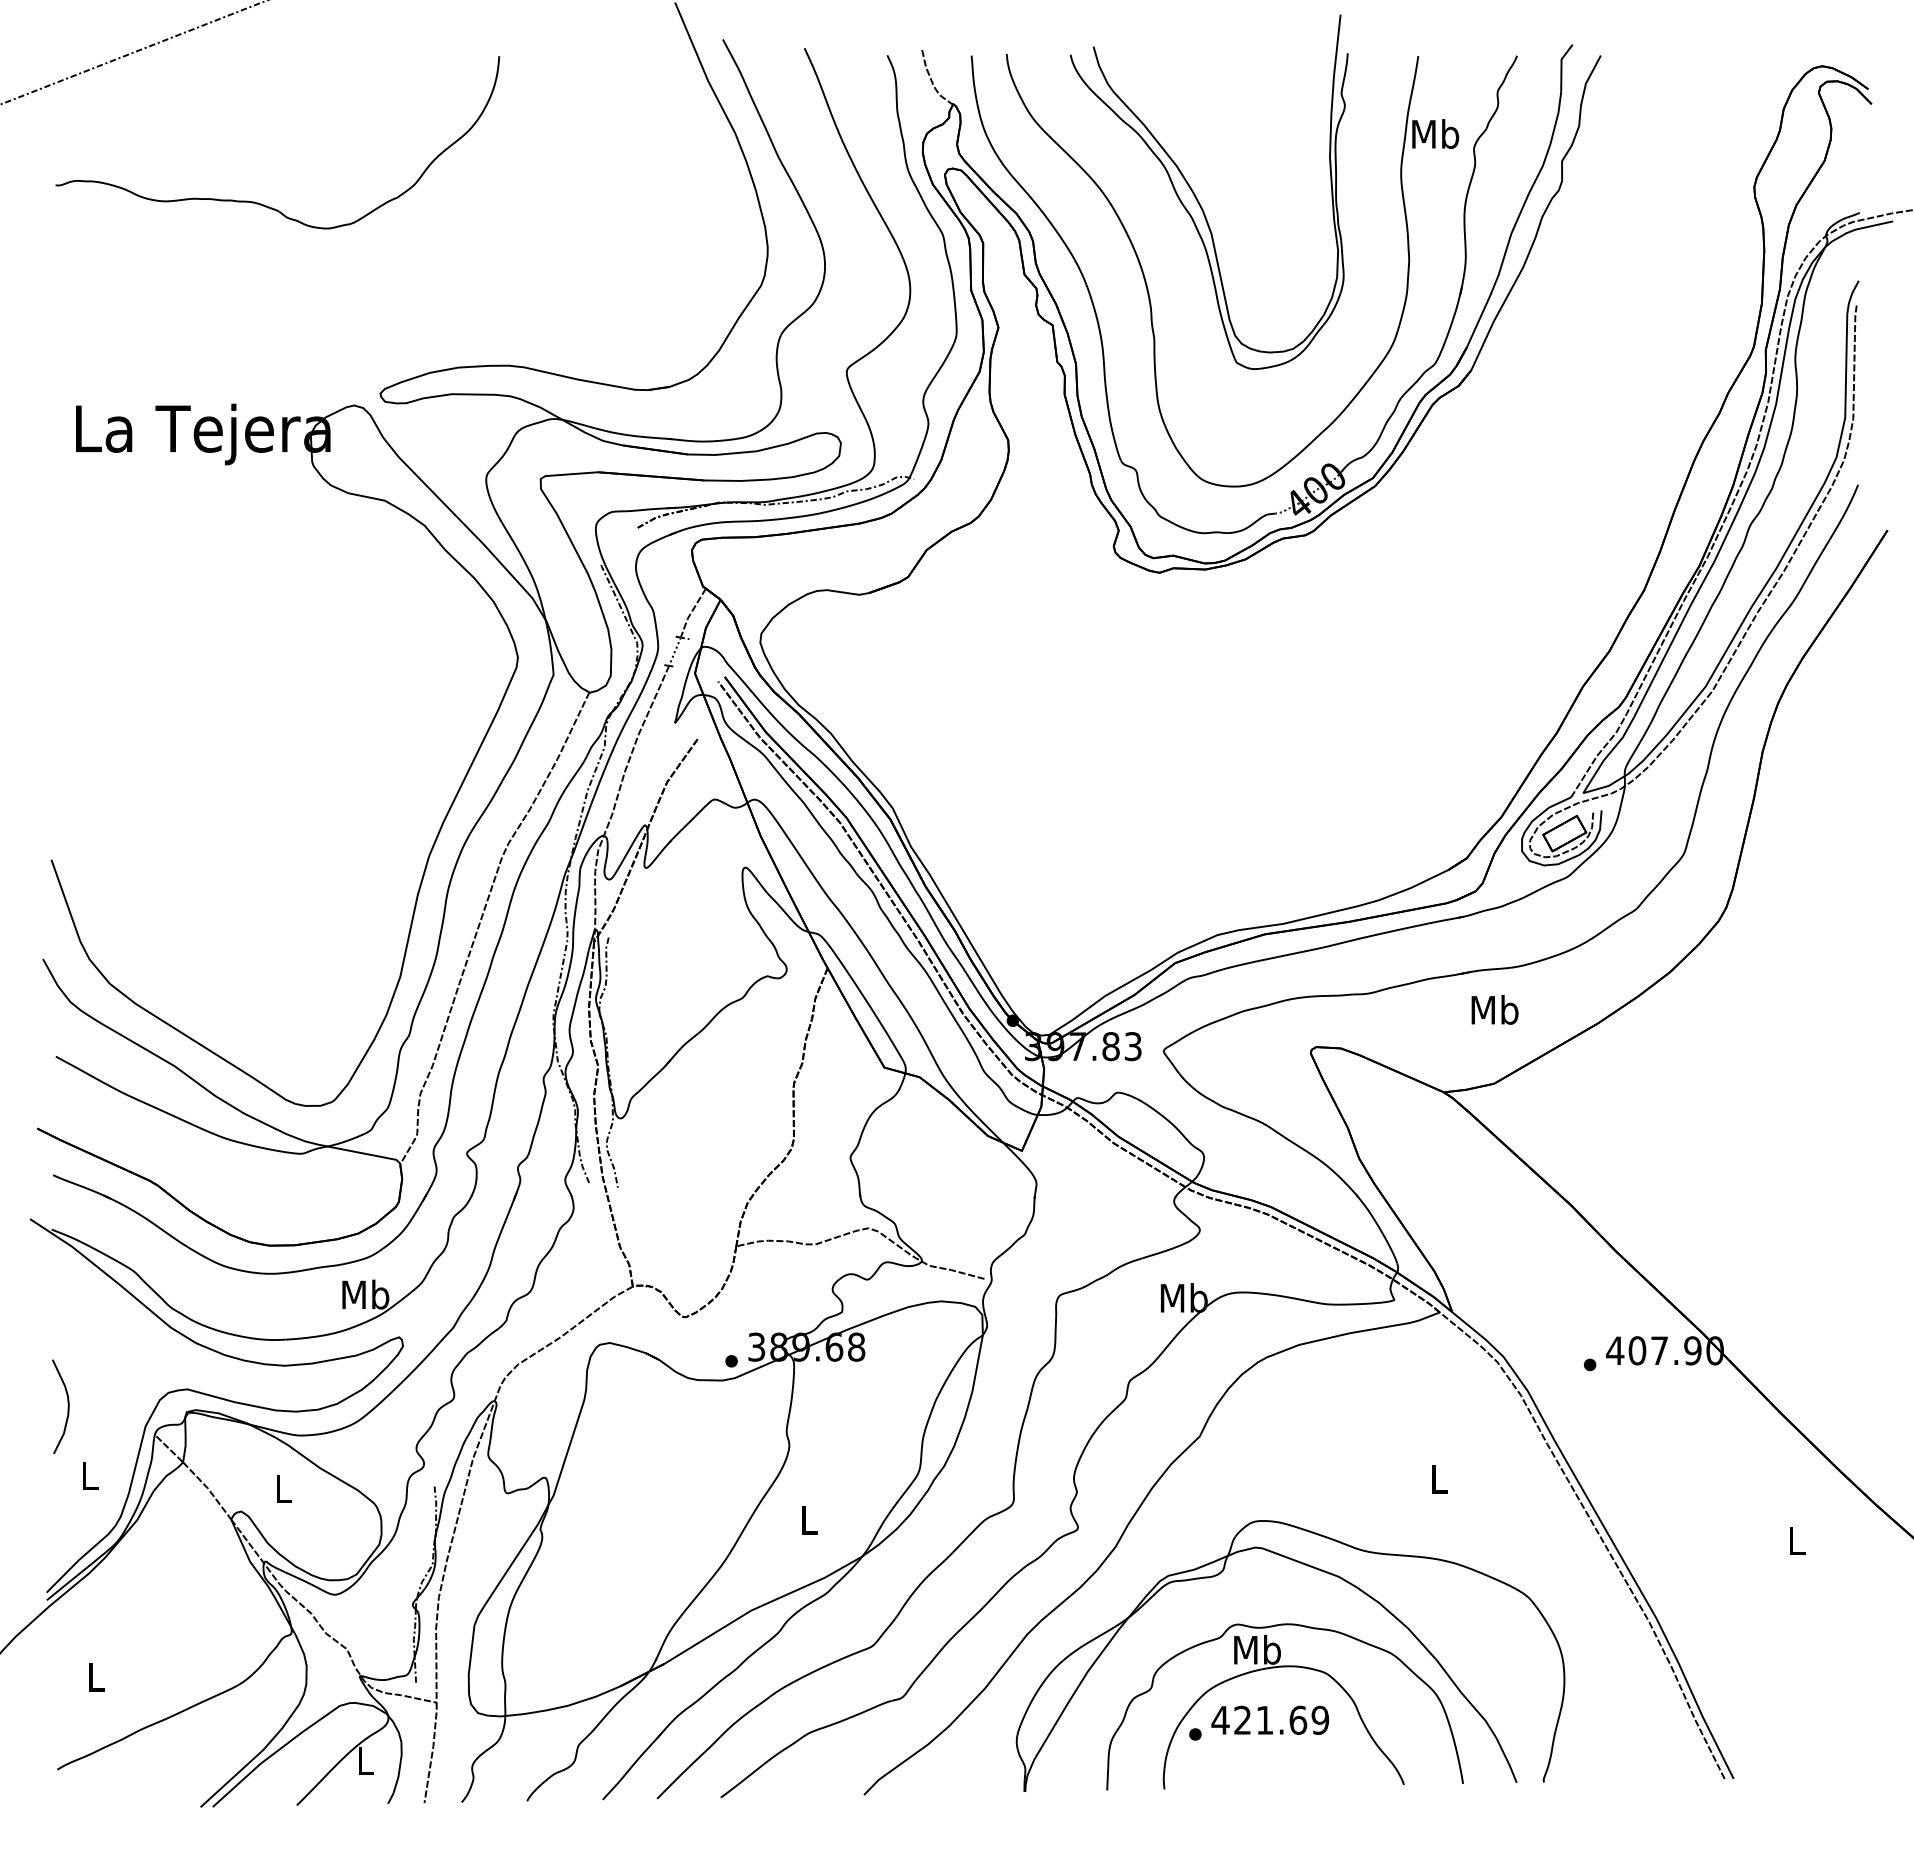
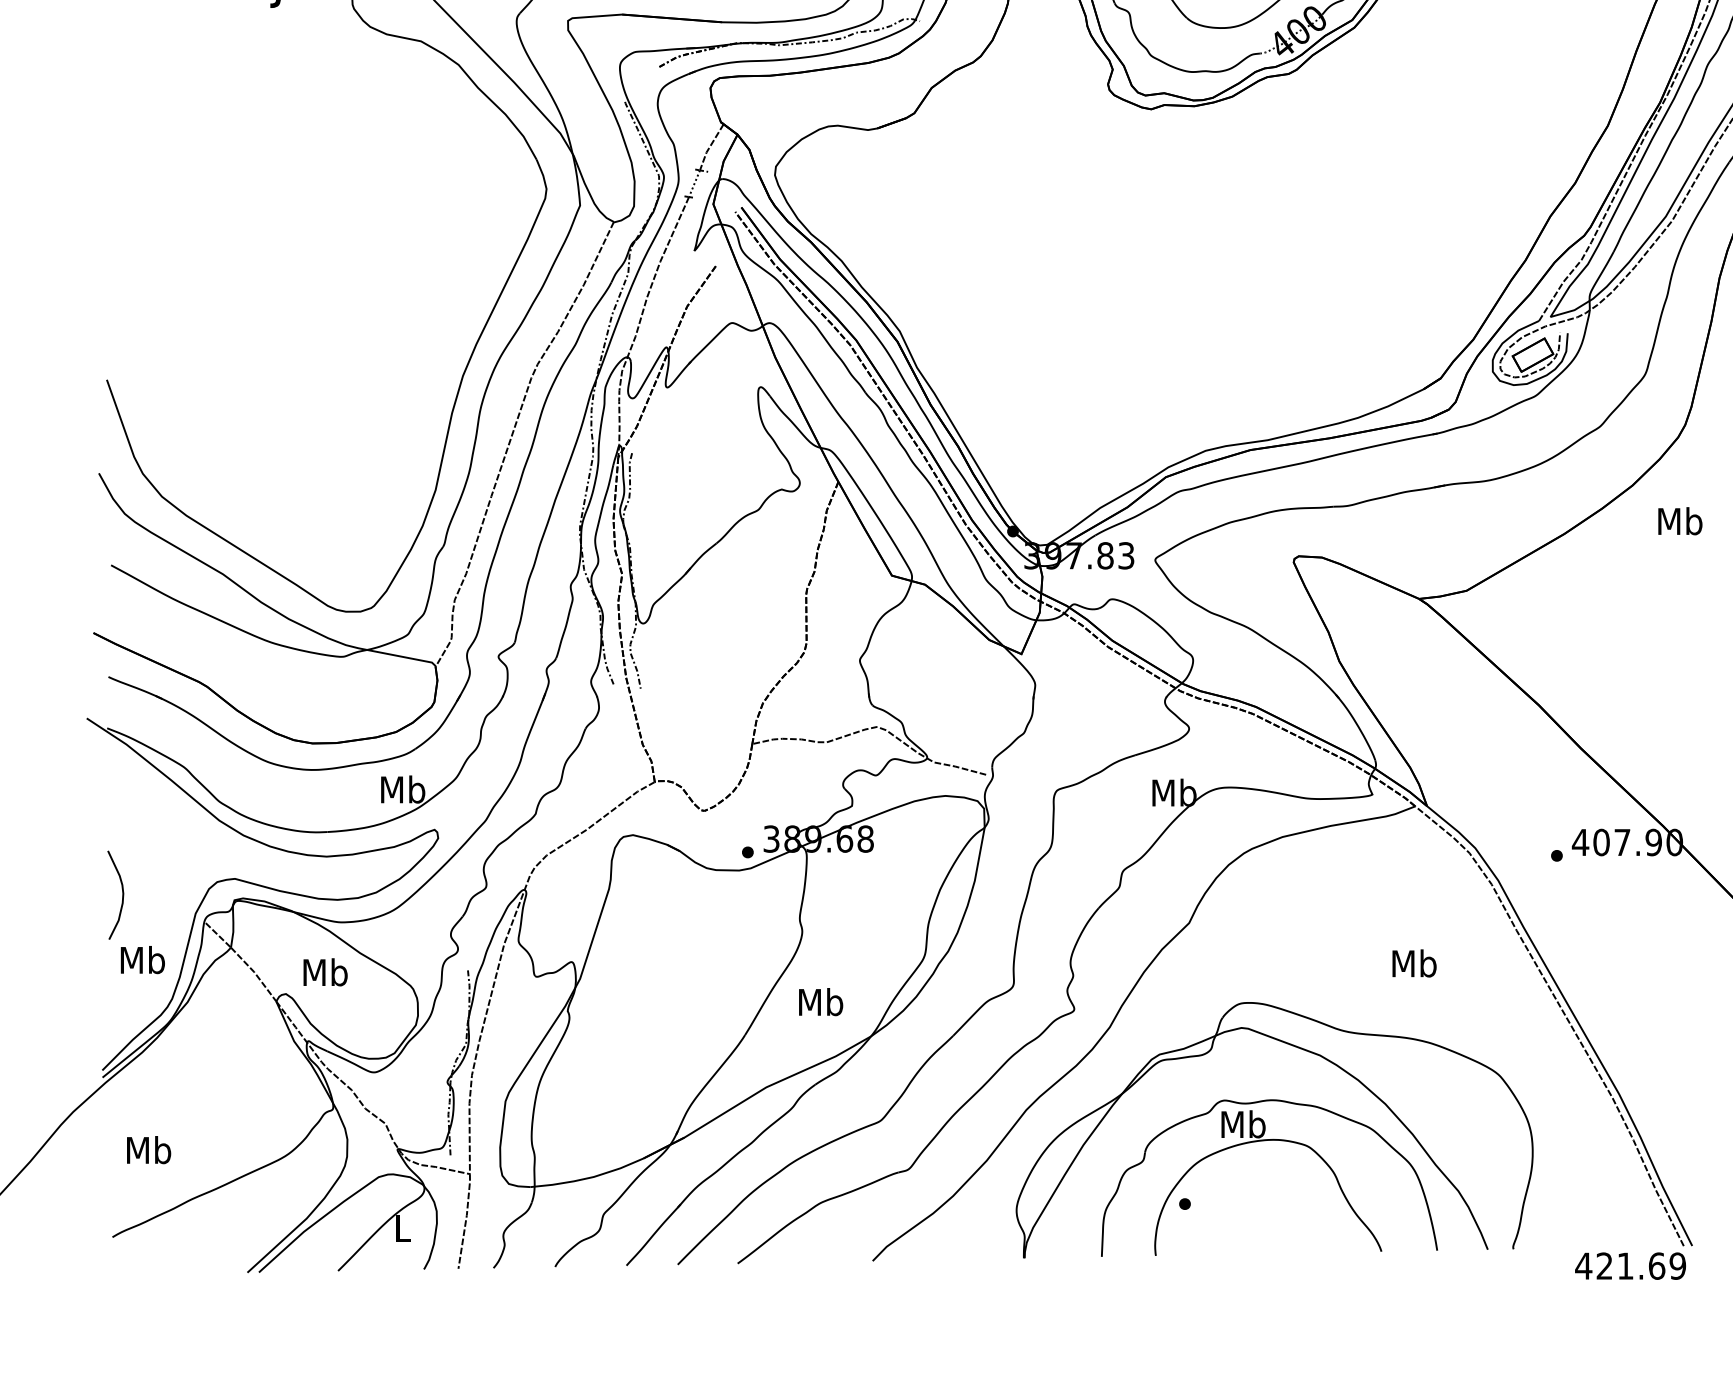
text: (1494, 1009) -> (1679, 520), moved
text: (89, 1475) -> (142, 960), L -> Mb
text: (1438, 1479) -> (1414, 963), L -> Mb
text: (283, 1488) -> (325, 972), L -> Mb
text: (808, 1520) -> (820, 1002), L -> Mb
text: (95, 1677) -> (148, 1150), L -> Mb
text: (1270, 1719) -> (1630, 1265), moved

